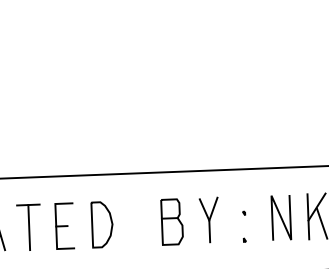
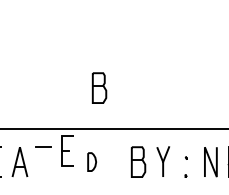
part: (108, 111) -> (99, 87), added
part: (101, 223) -> (91, 161), size x0.6
part: (64, 225) -> (67, 150), moved
line: (28, 228) -> (43, 162), removed

